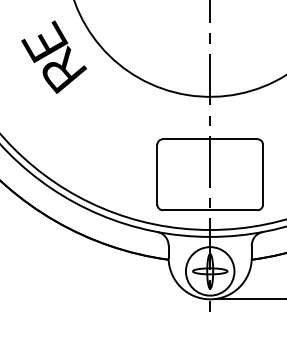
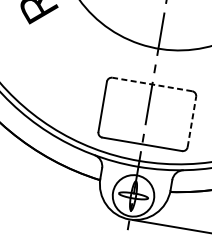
line: (209, 139) -> (151, 84), solid -> dashed
line: (263, 174) -> (192, 121), solid -> dashed

